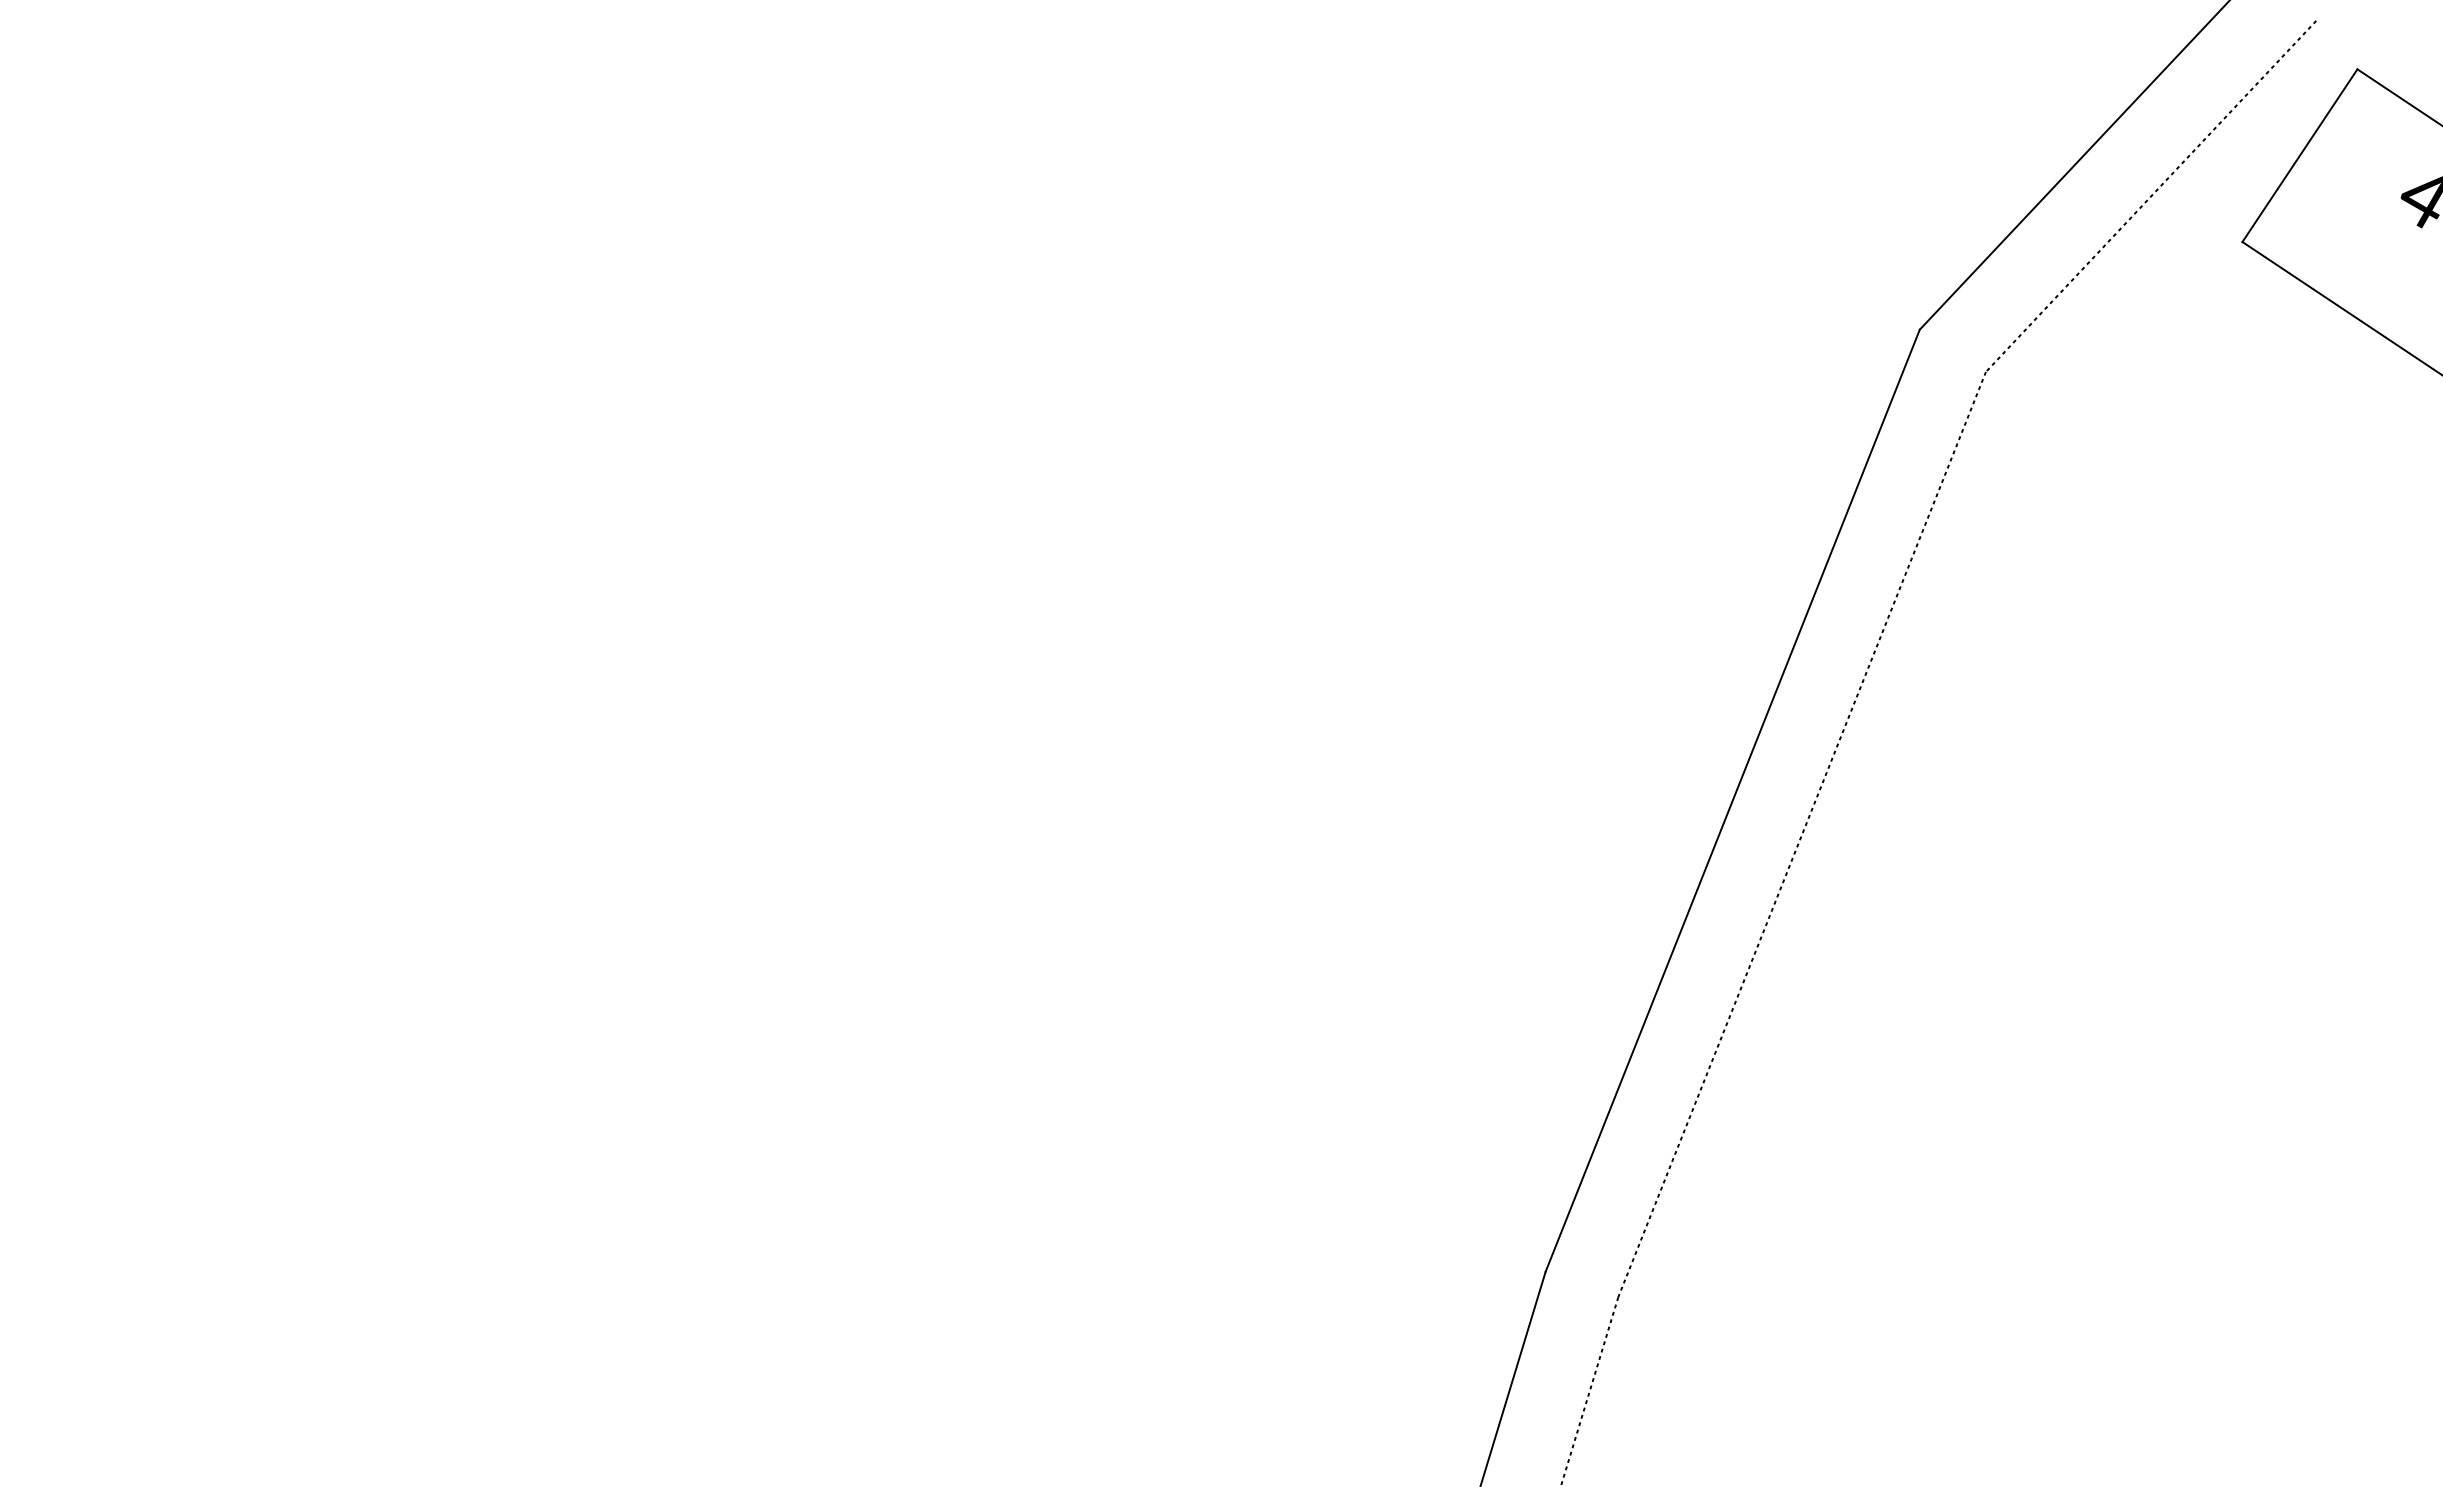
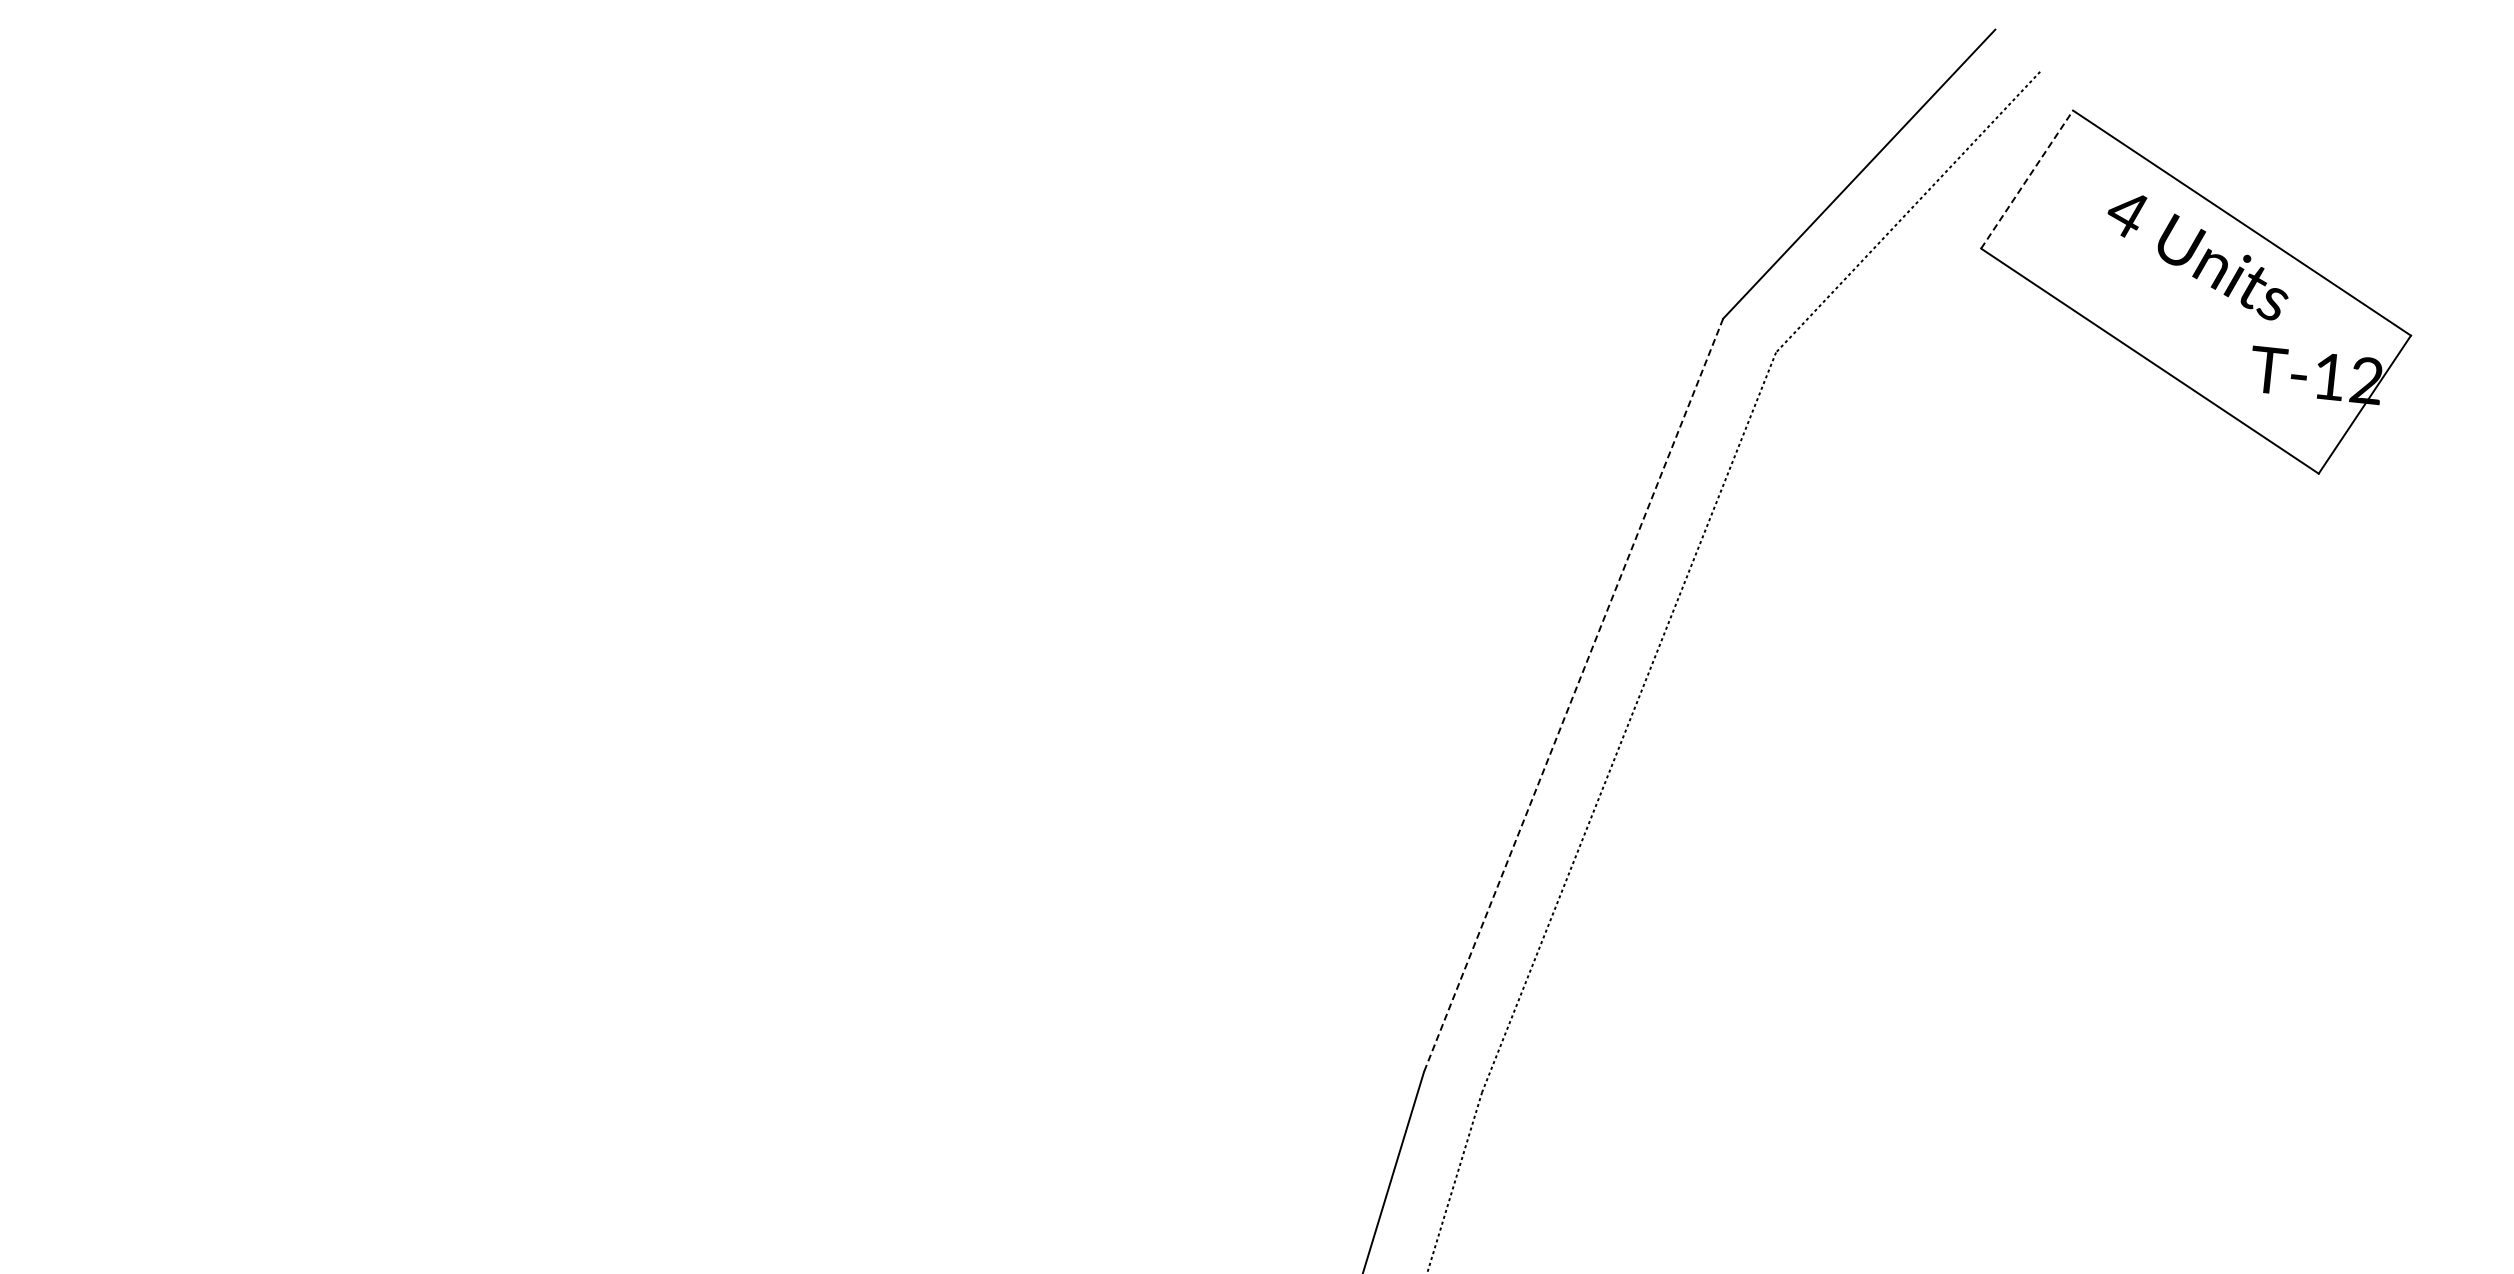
line: (2300, 155) -> (2027, 179), solid -> dashed
line: (1732, 800) -> (1573, 695), solid -> dashed

